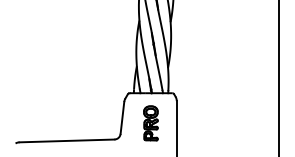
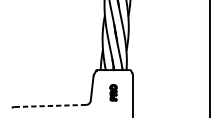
part: (150, 123) -> (113, 92), size x0.6
line: (66, 140) -> (50, 105), solid -> dashed

